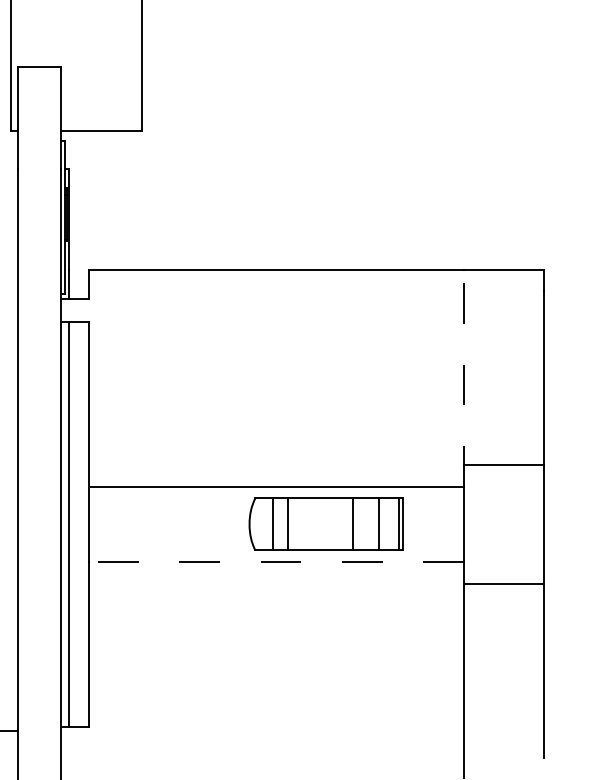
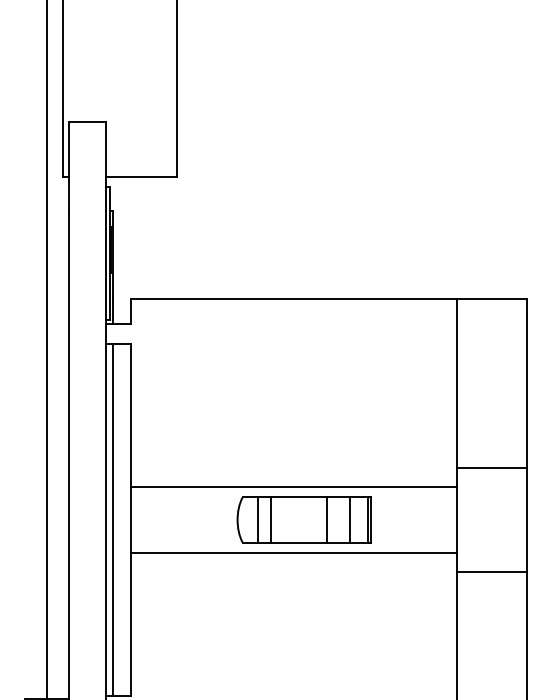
line: (463, 377) -> (456, 392), dashed -> solid
part: (325, 523) -> (303, 519), moved
line: (275, 561) -> (293, 552), dashed -> solid

